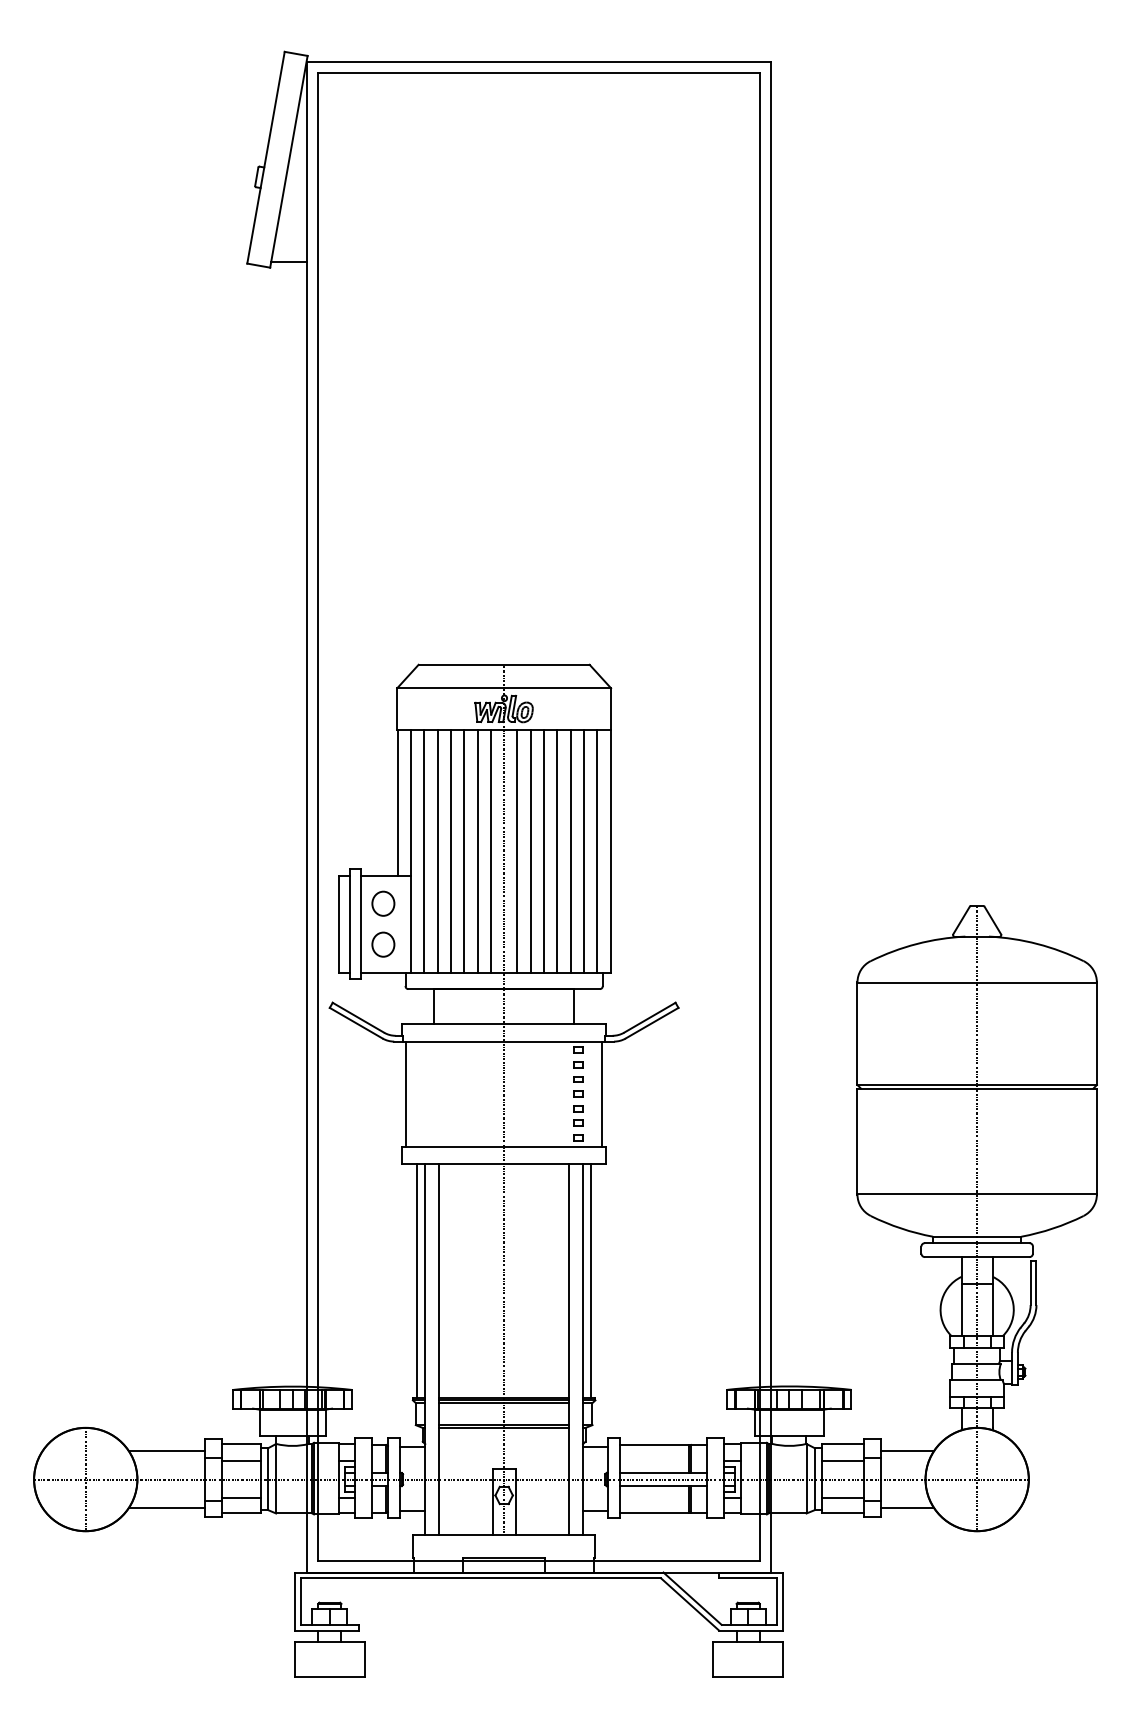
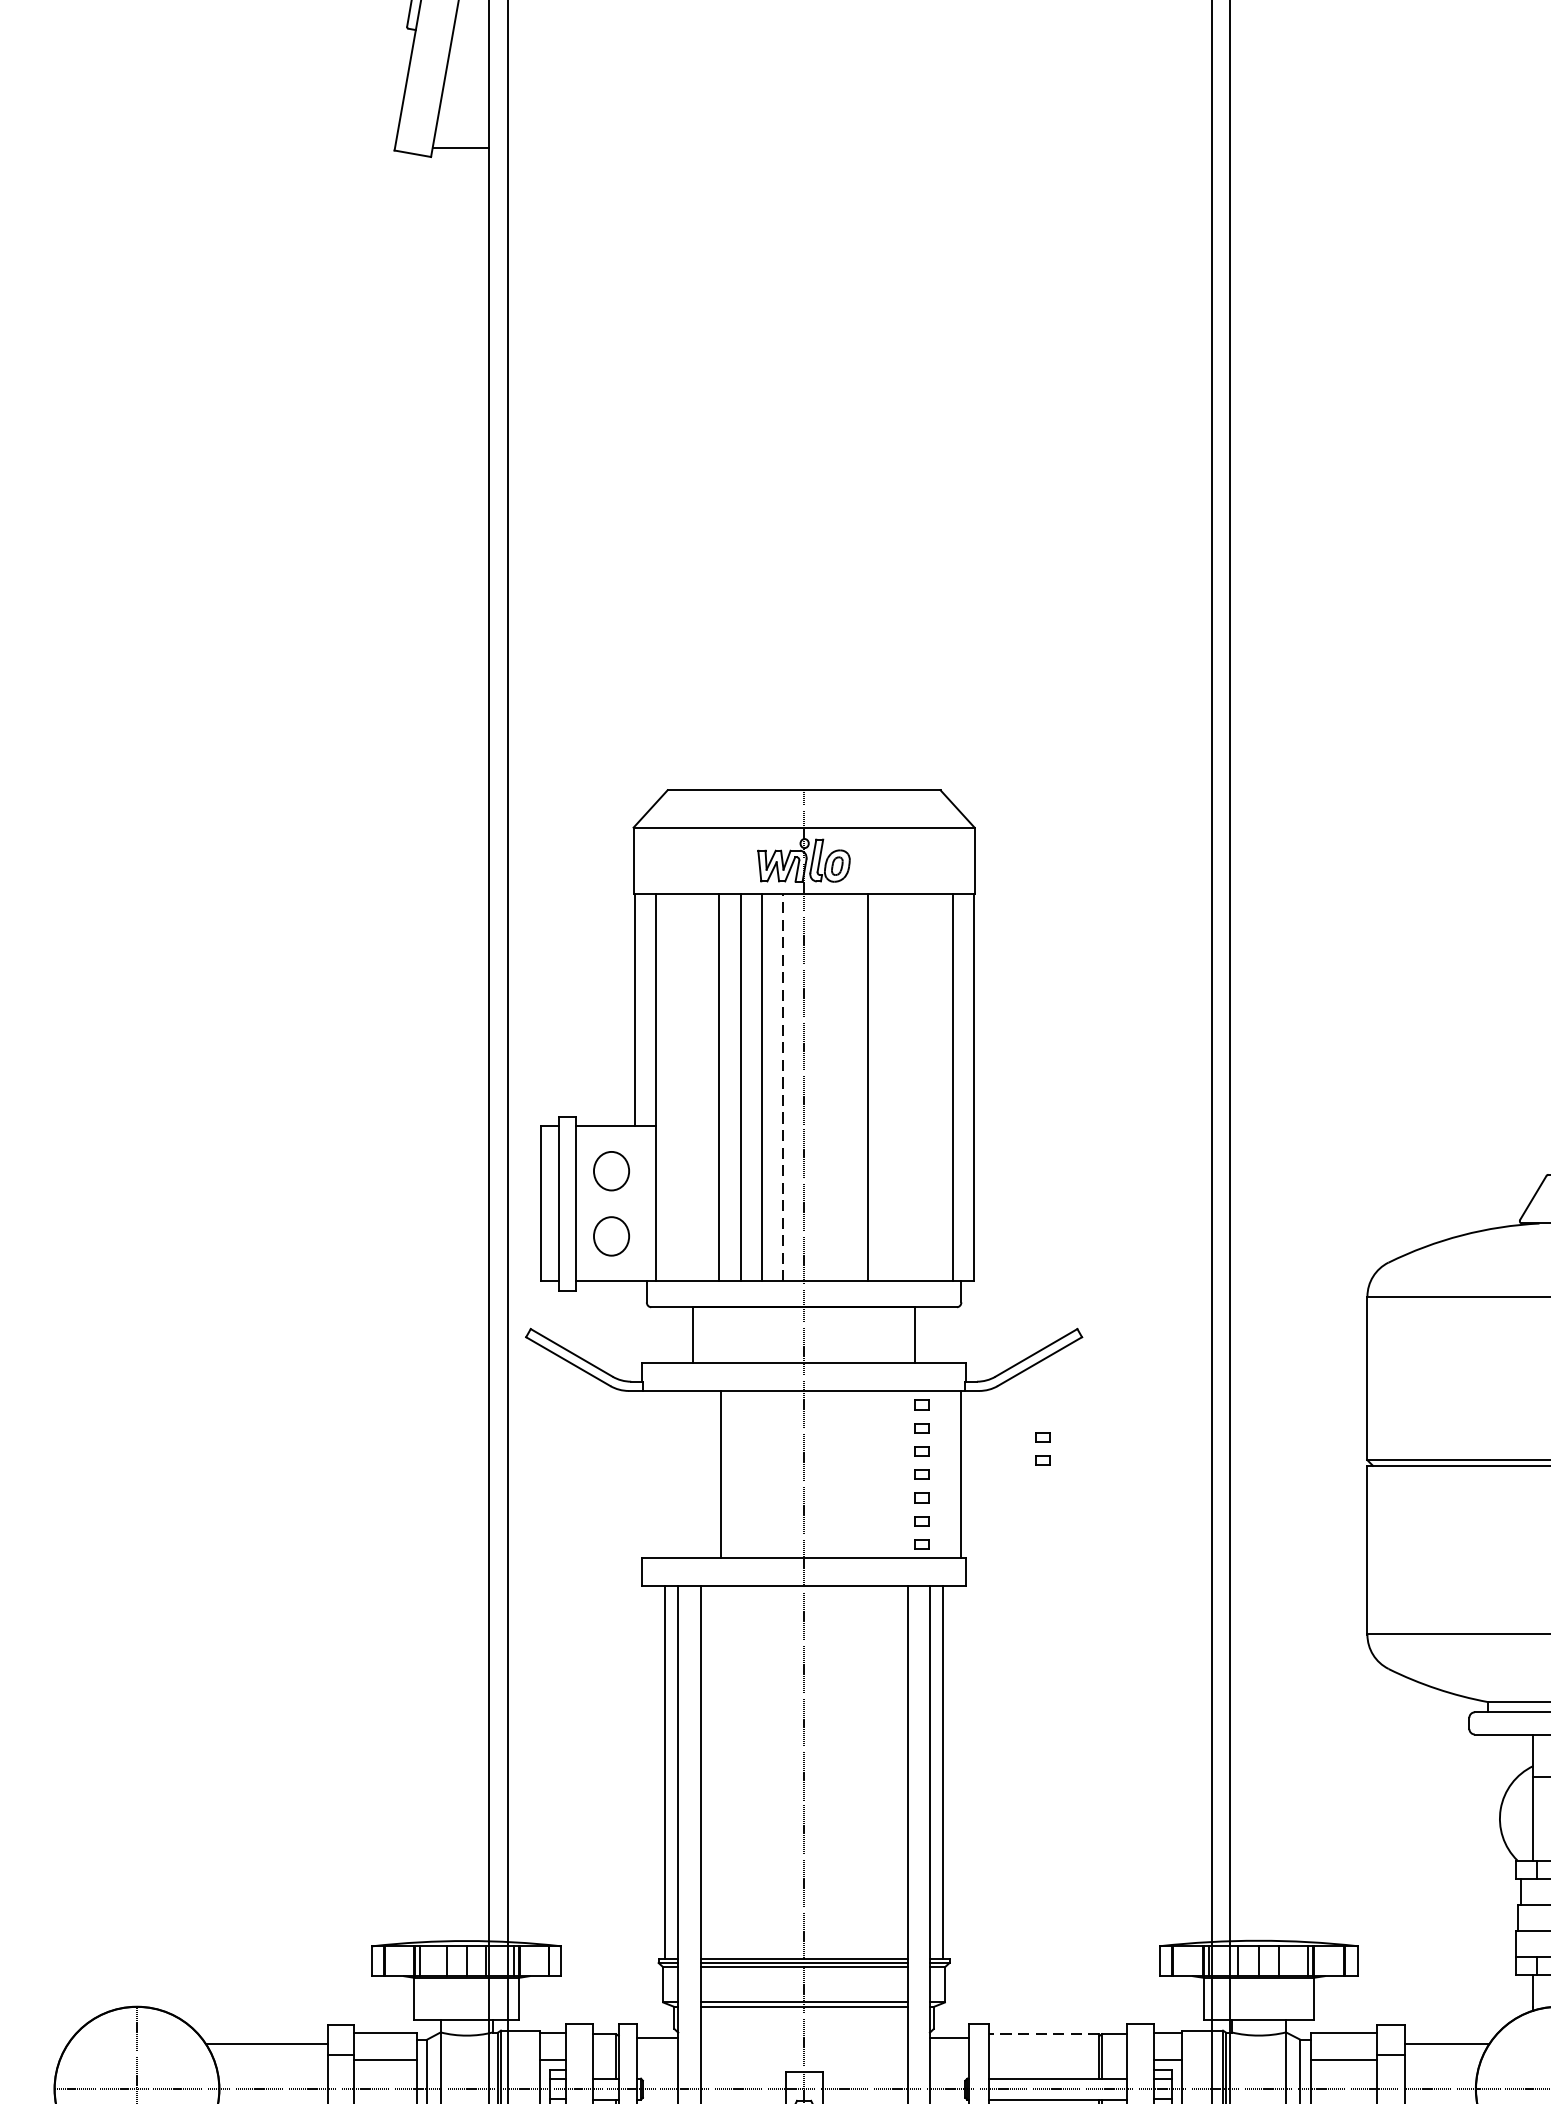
line: (424, 850) -> (677, 1086), removed
line: (437, 850) -> (697, 1086), removed
line: (517, 850) -> (825, 1086), removed
line: (530, 850) -> (846, 1086), removed
line: (557, 850) -> (889, 1086), removed
line: (570, 850) -> (909, 1086), removed
line: (583, 850) -> (930, 1086), removed
line: (490, 851) -> (782, 1087), solid -> dashed
part: (654, 1077) -> (1043, 1448), added
line: (406, 1093) -> (721, 1473), moved
line: (654, 1445) -> (1043, 2034), solid -> dashed

